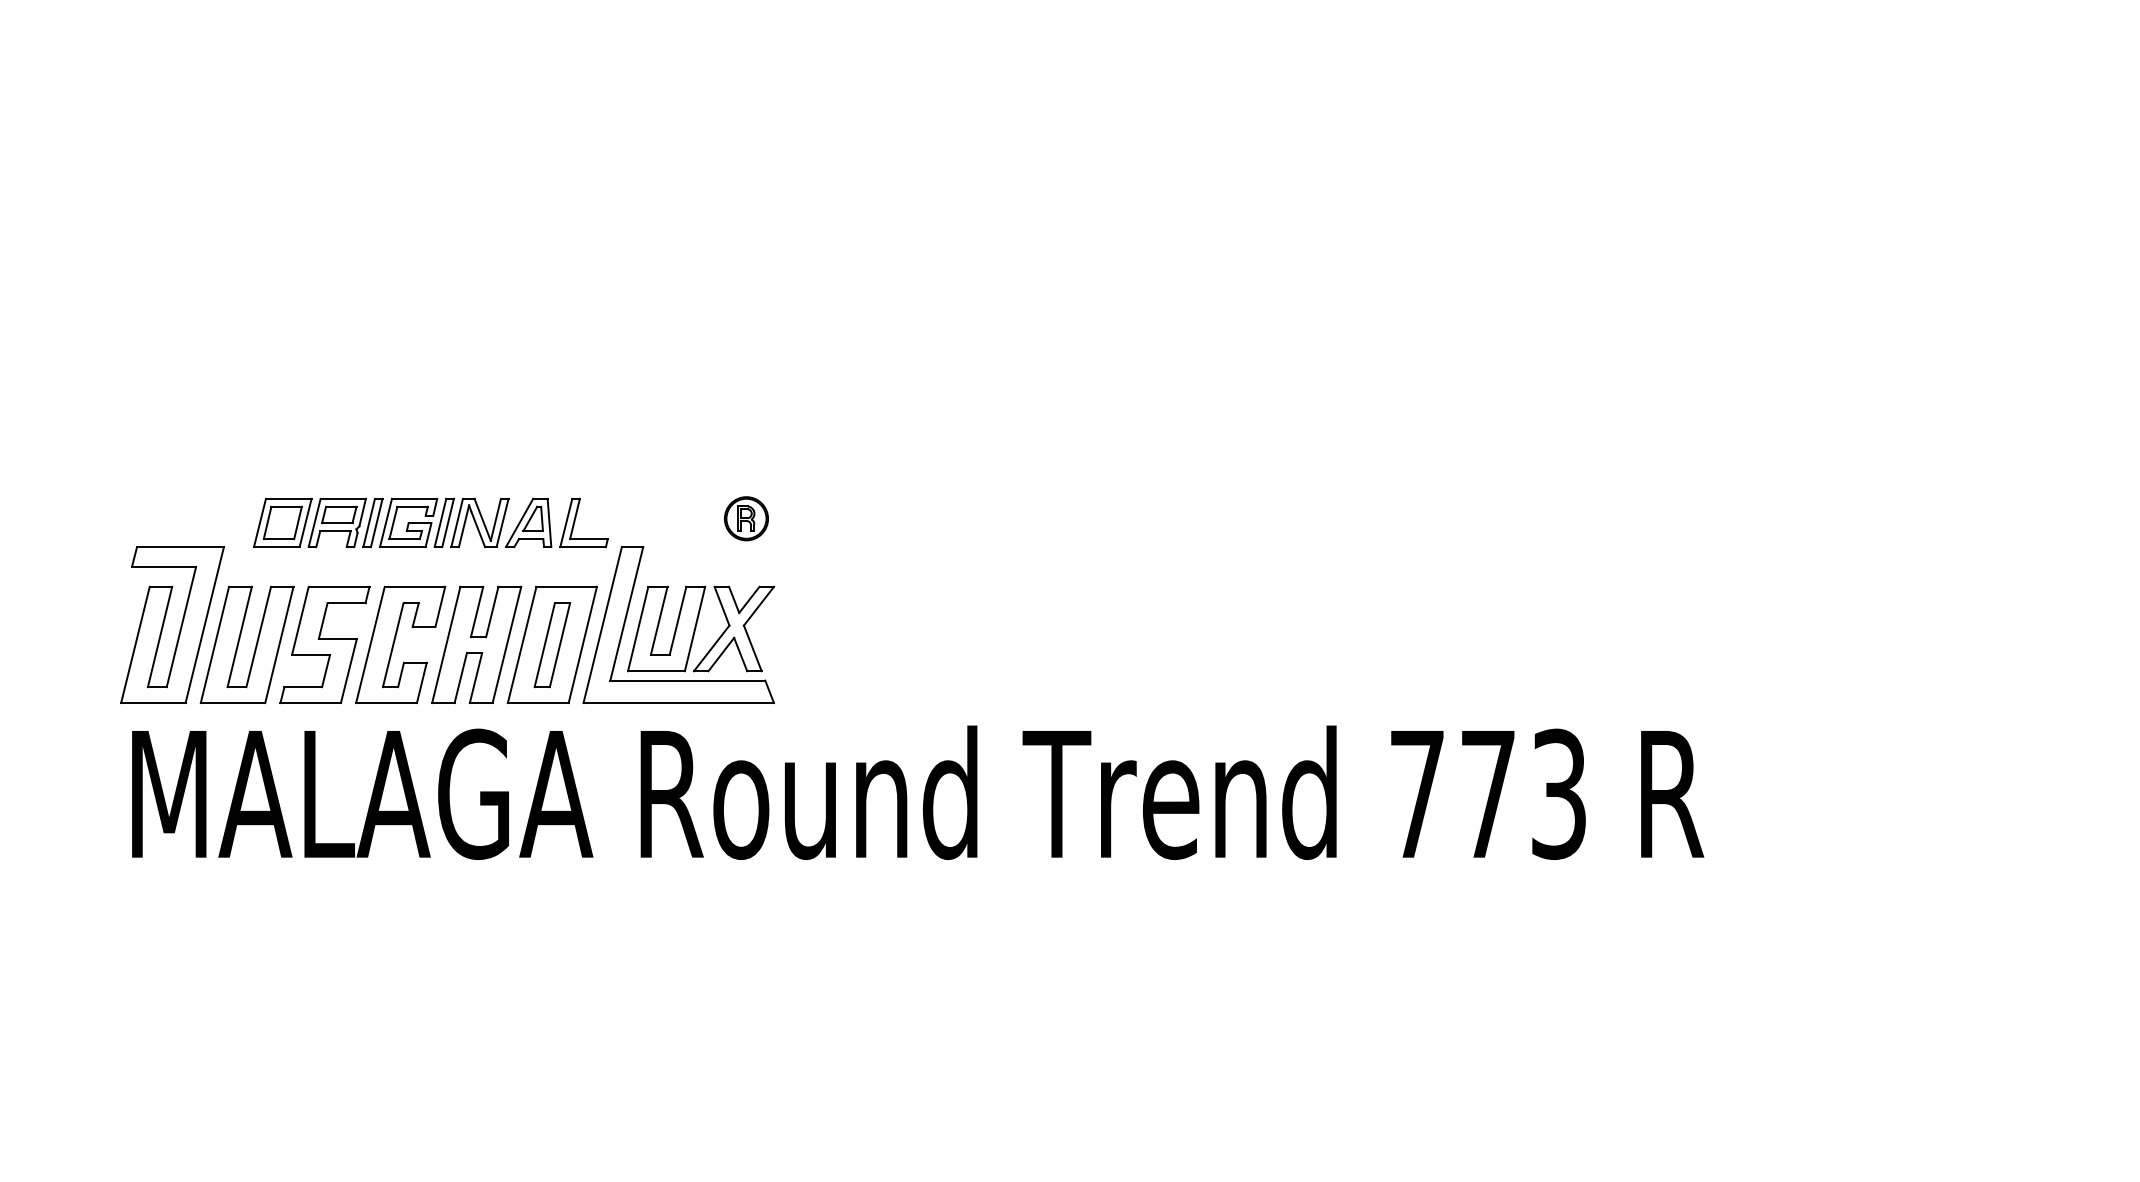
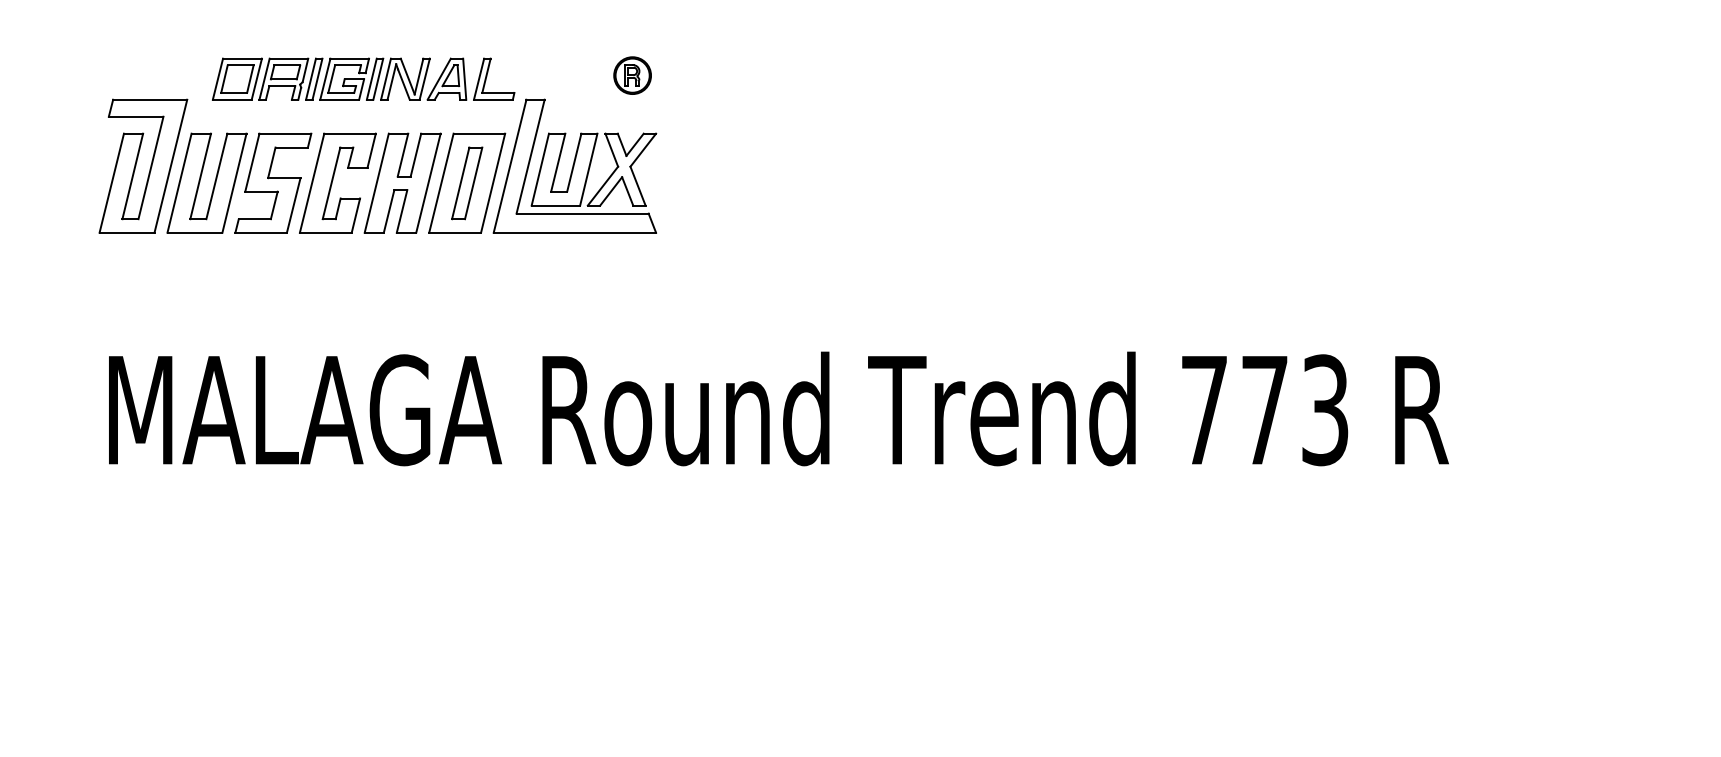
part: (447, 600) -> (377, 145), moved

